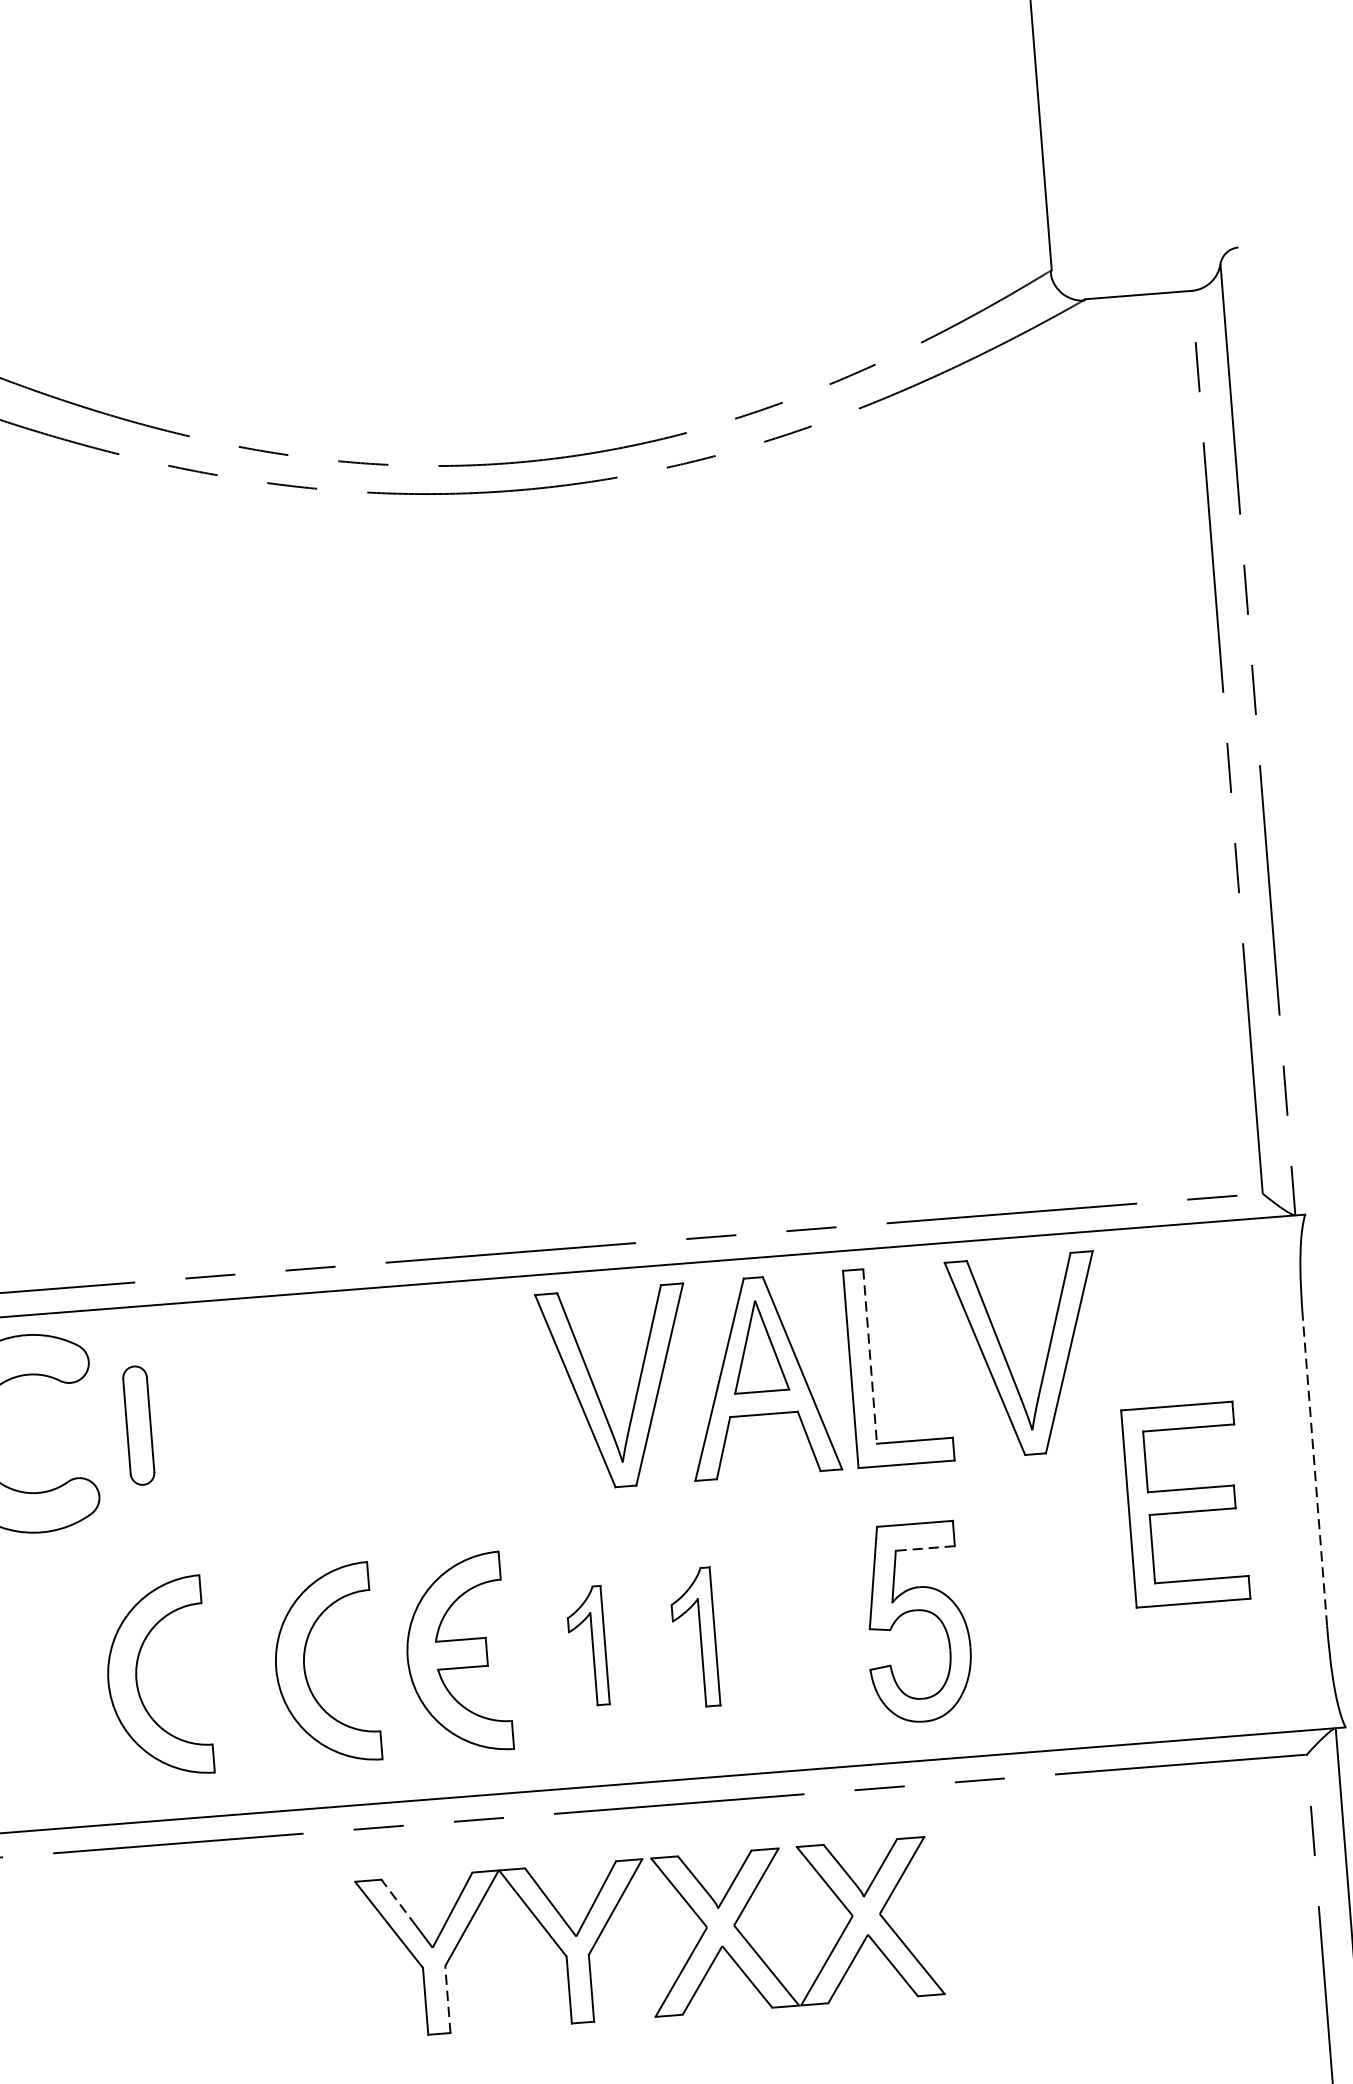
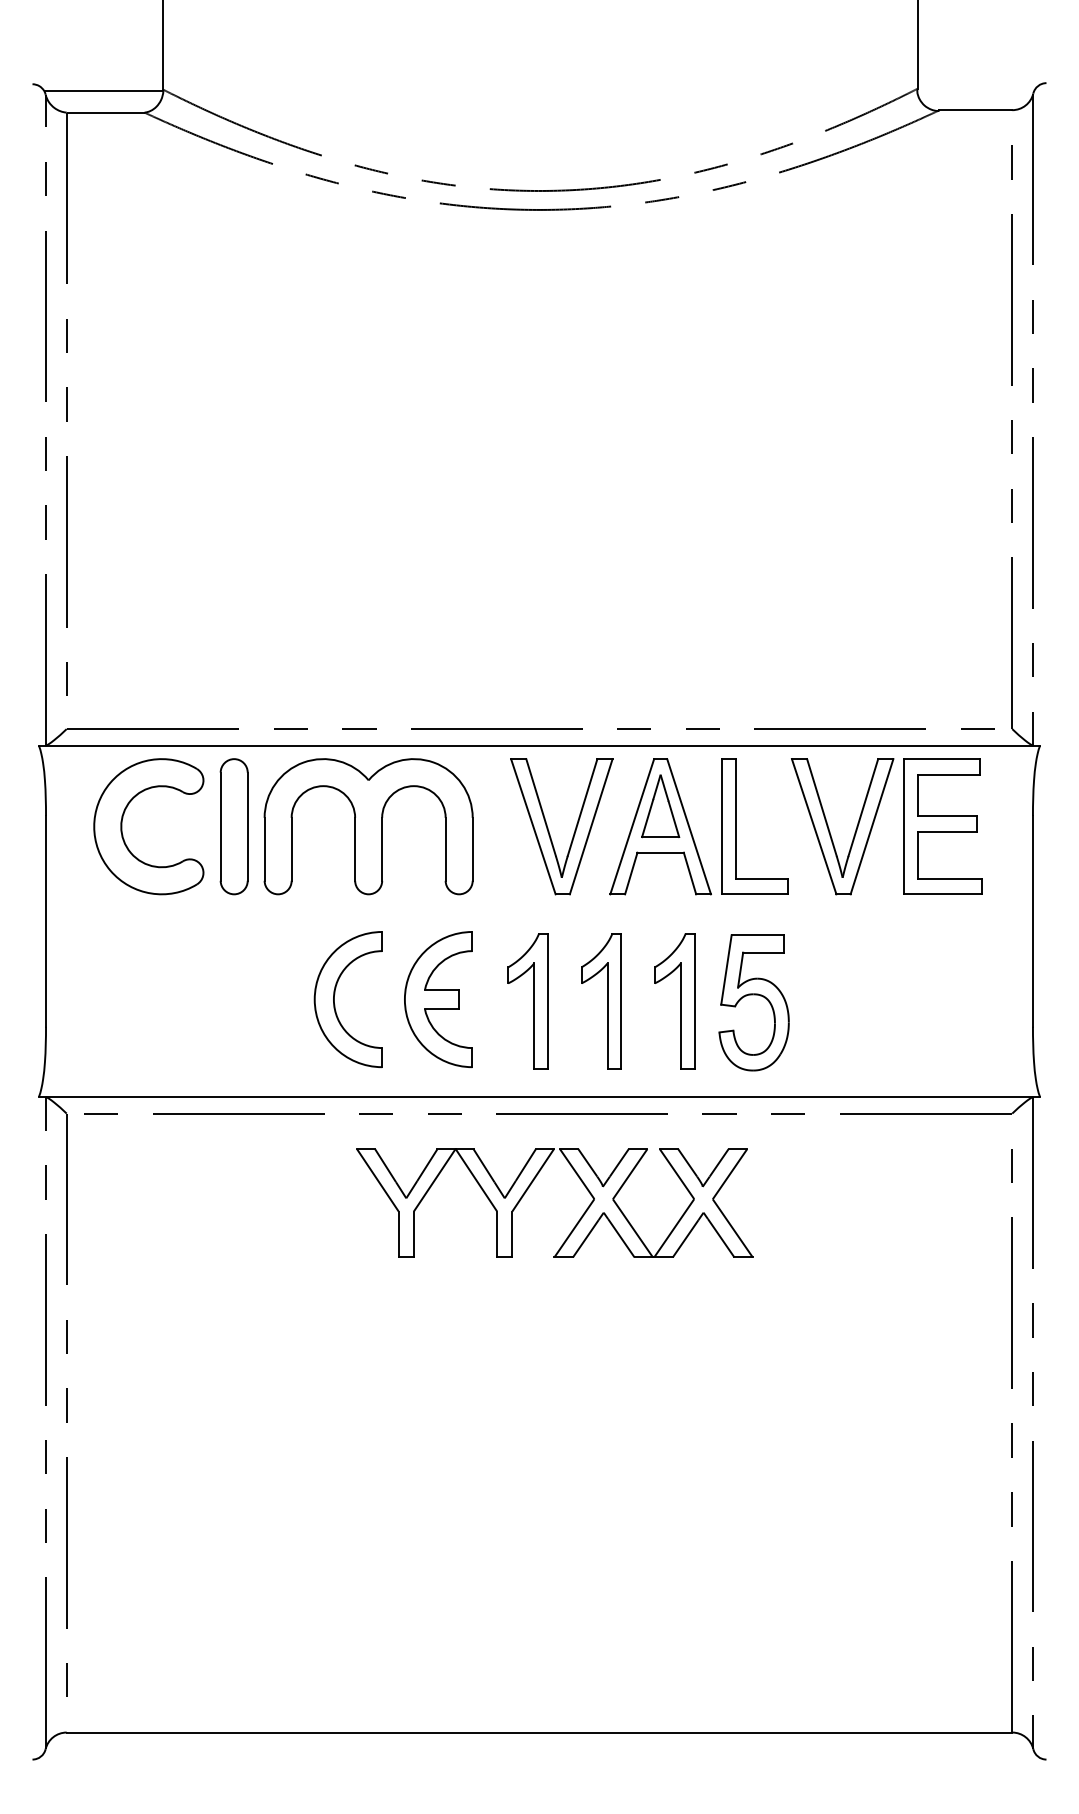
line: (870, 1355) -> (736, 818), dashed -> solid
part: (334, 1409) -> (368, 826), added
part: (137, 1425) -> (233, 826), size x1.67
line: (1314, 1470) -> (1032, 920), dashed -> solid
part: (1184, 1504) -> (942, 826), moved
line: (924, 1548) -> (762, 952), dashed -> solid
part: (801, 1629) -> (674, 1001), added
part: (694, 1638) -> (601, 1001), size x1.43
part: (586, 1646) -> (527, 1001), size x1.67
part: (138, 1671) -> (220, 994), removed
line: (398, 1902) -> (385, 1165), dashed -> solid
line: (447, 1999) -> (413, 1234), dashed -> solid

